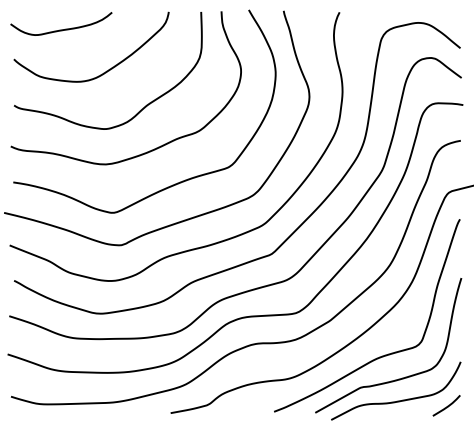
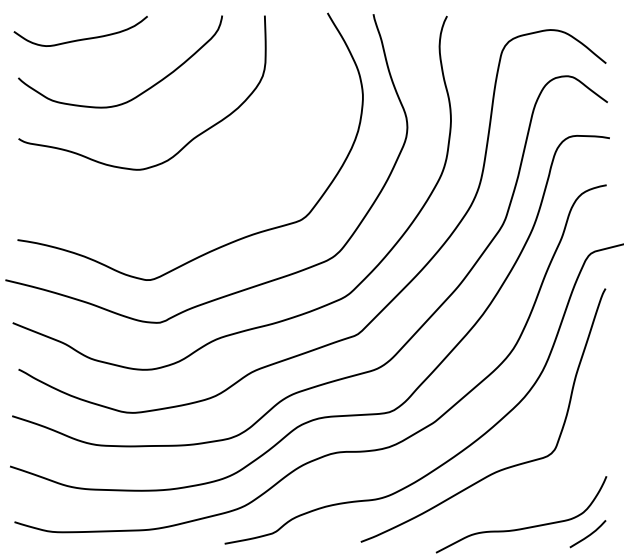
curve: (156, 147) -> (205, 194), removed
curve: (396, 379) -> (521, 499), removed

